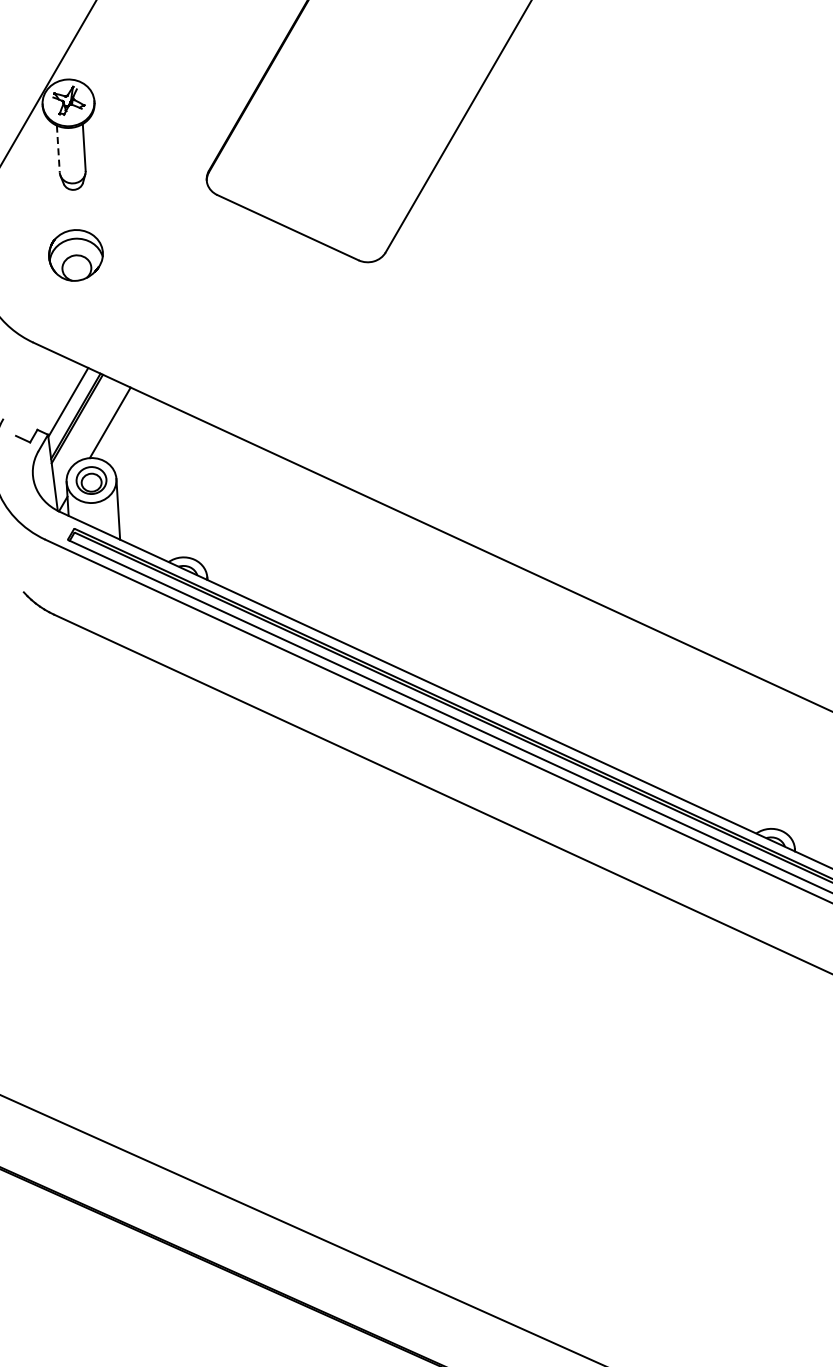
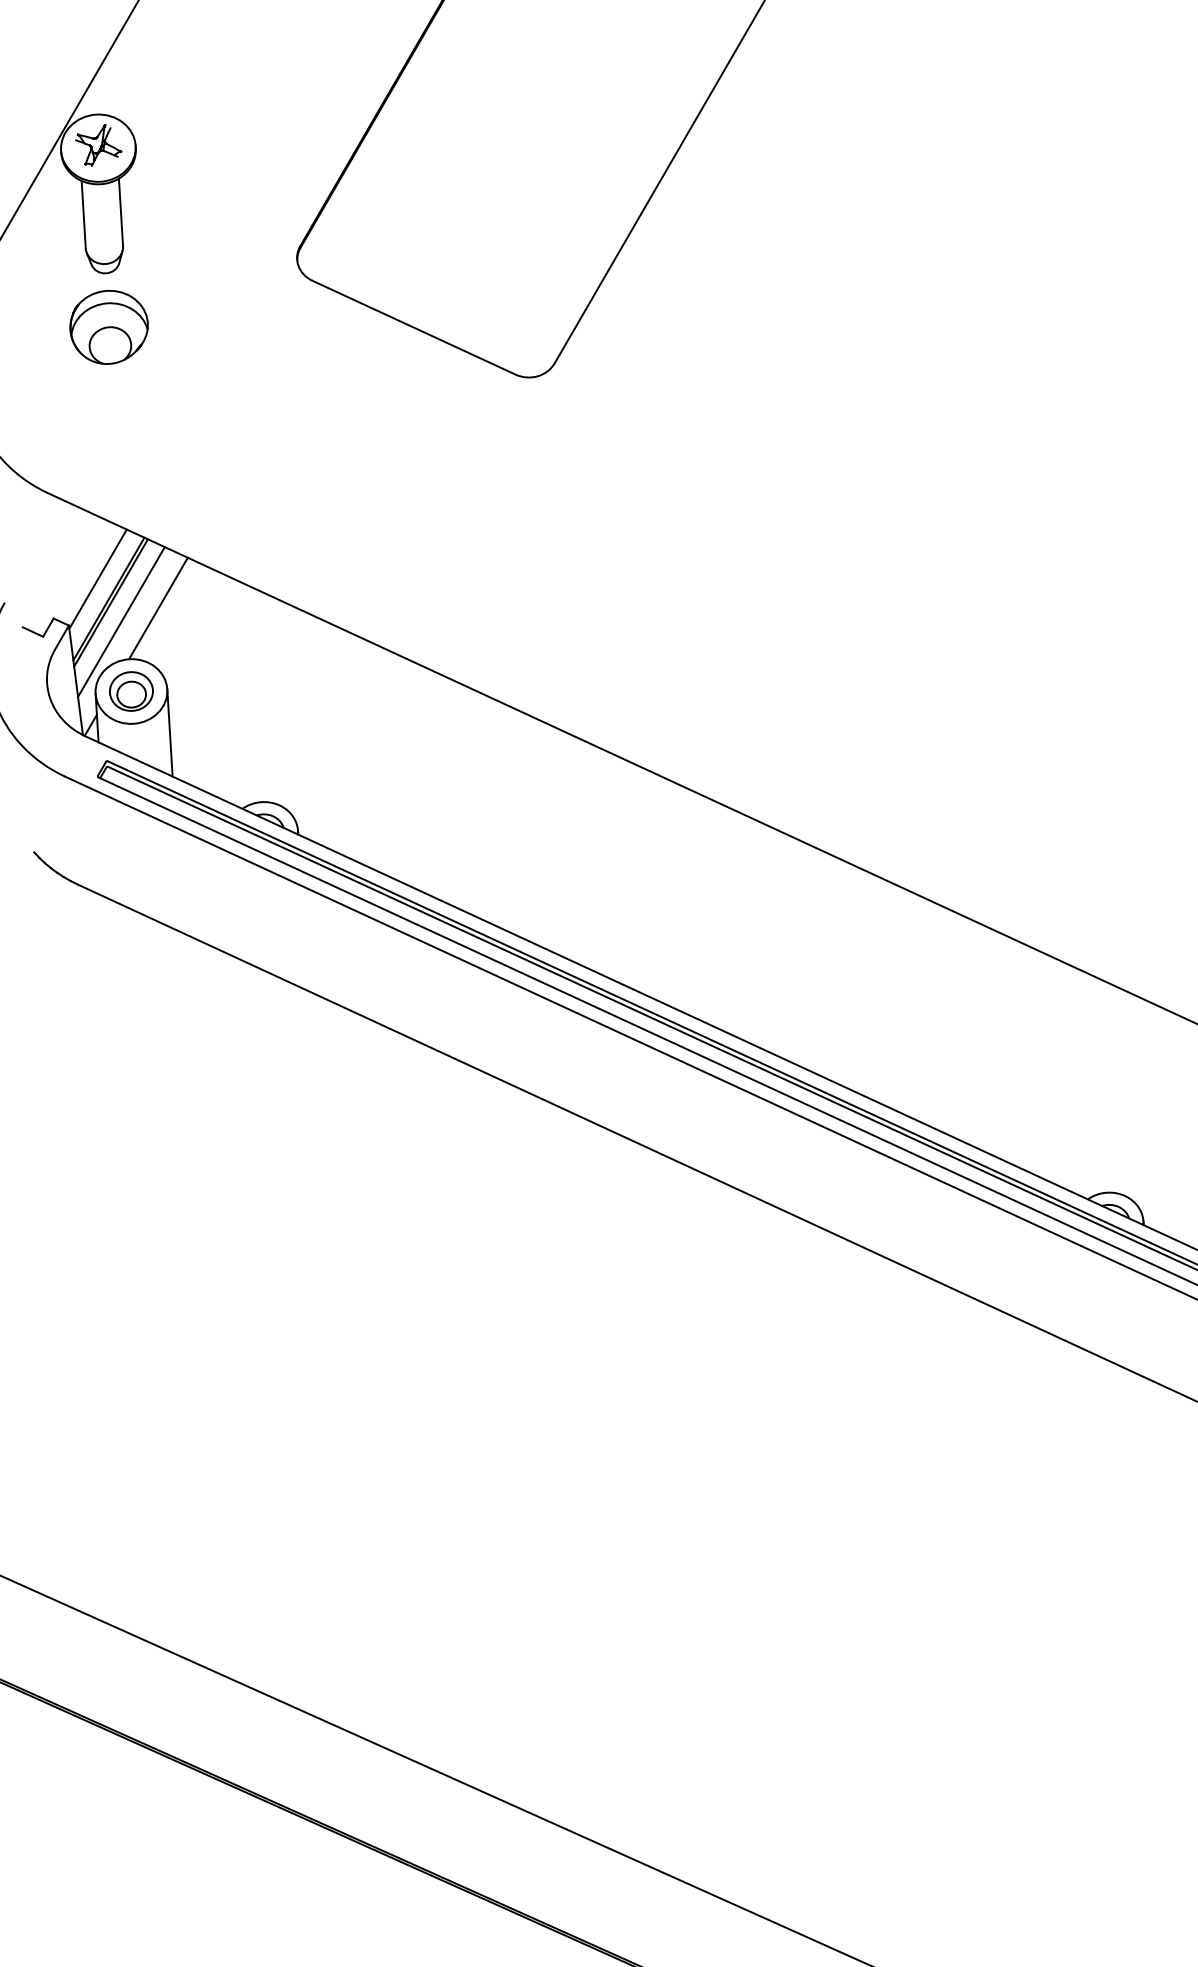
line: (58, 149) -> (83, 215), dashed -> solid
part: (75, 255) -> (108, 327), moved
line: (84, 432) -> (121, 622), added

